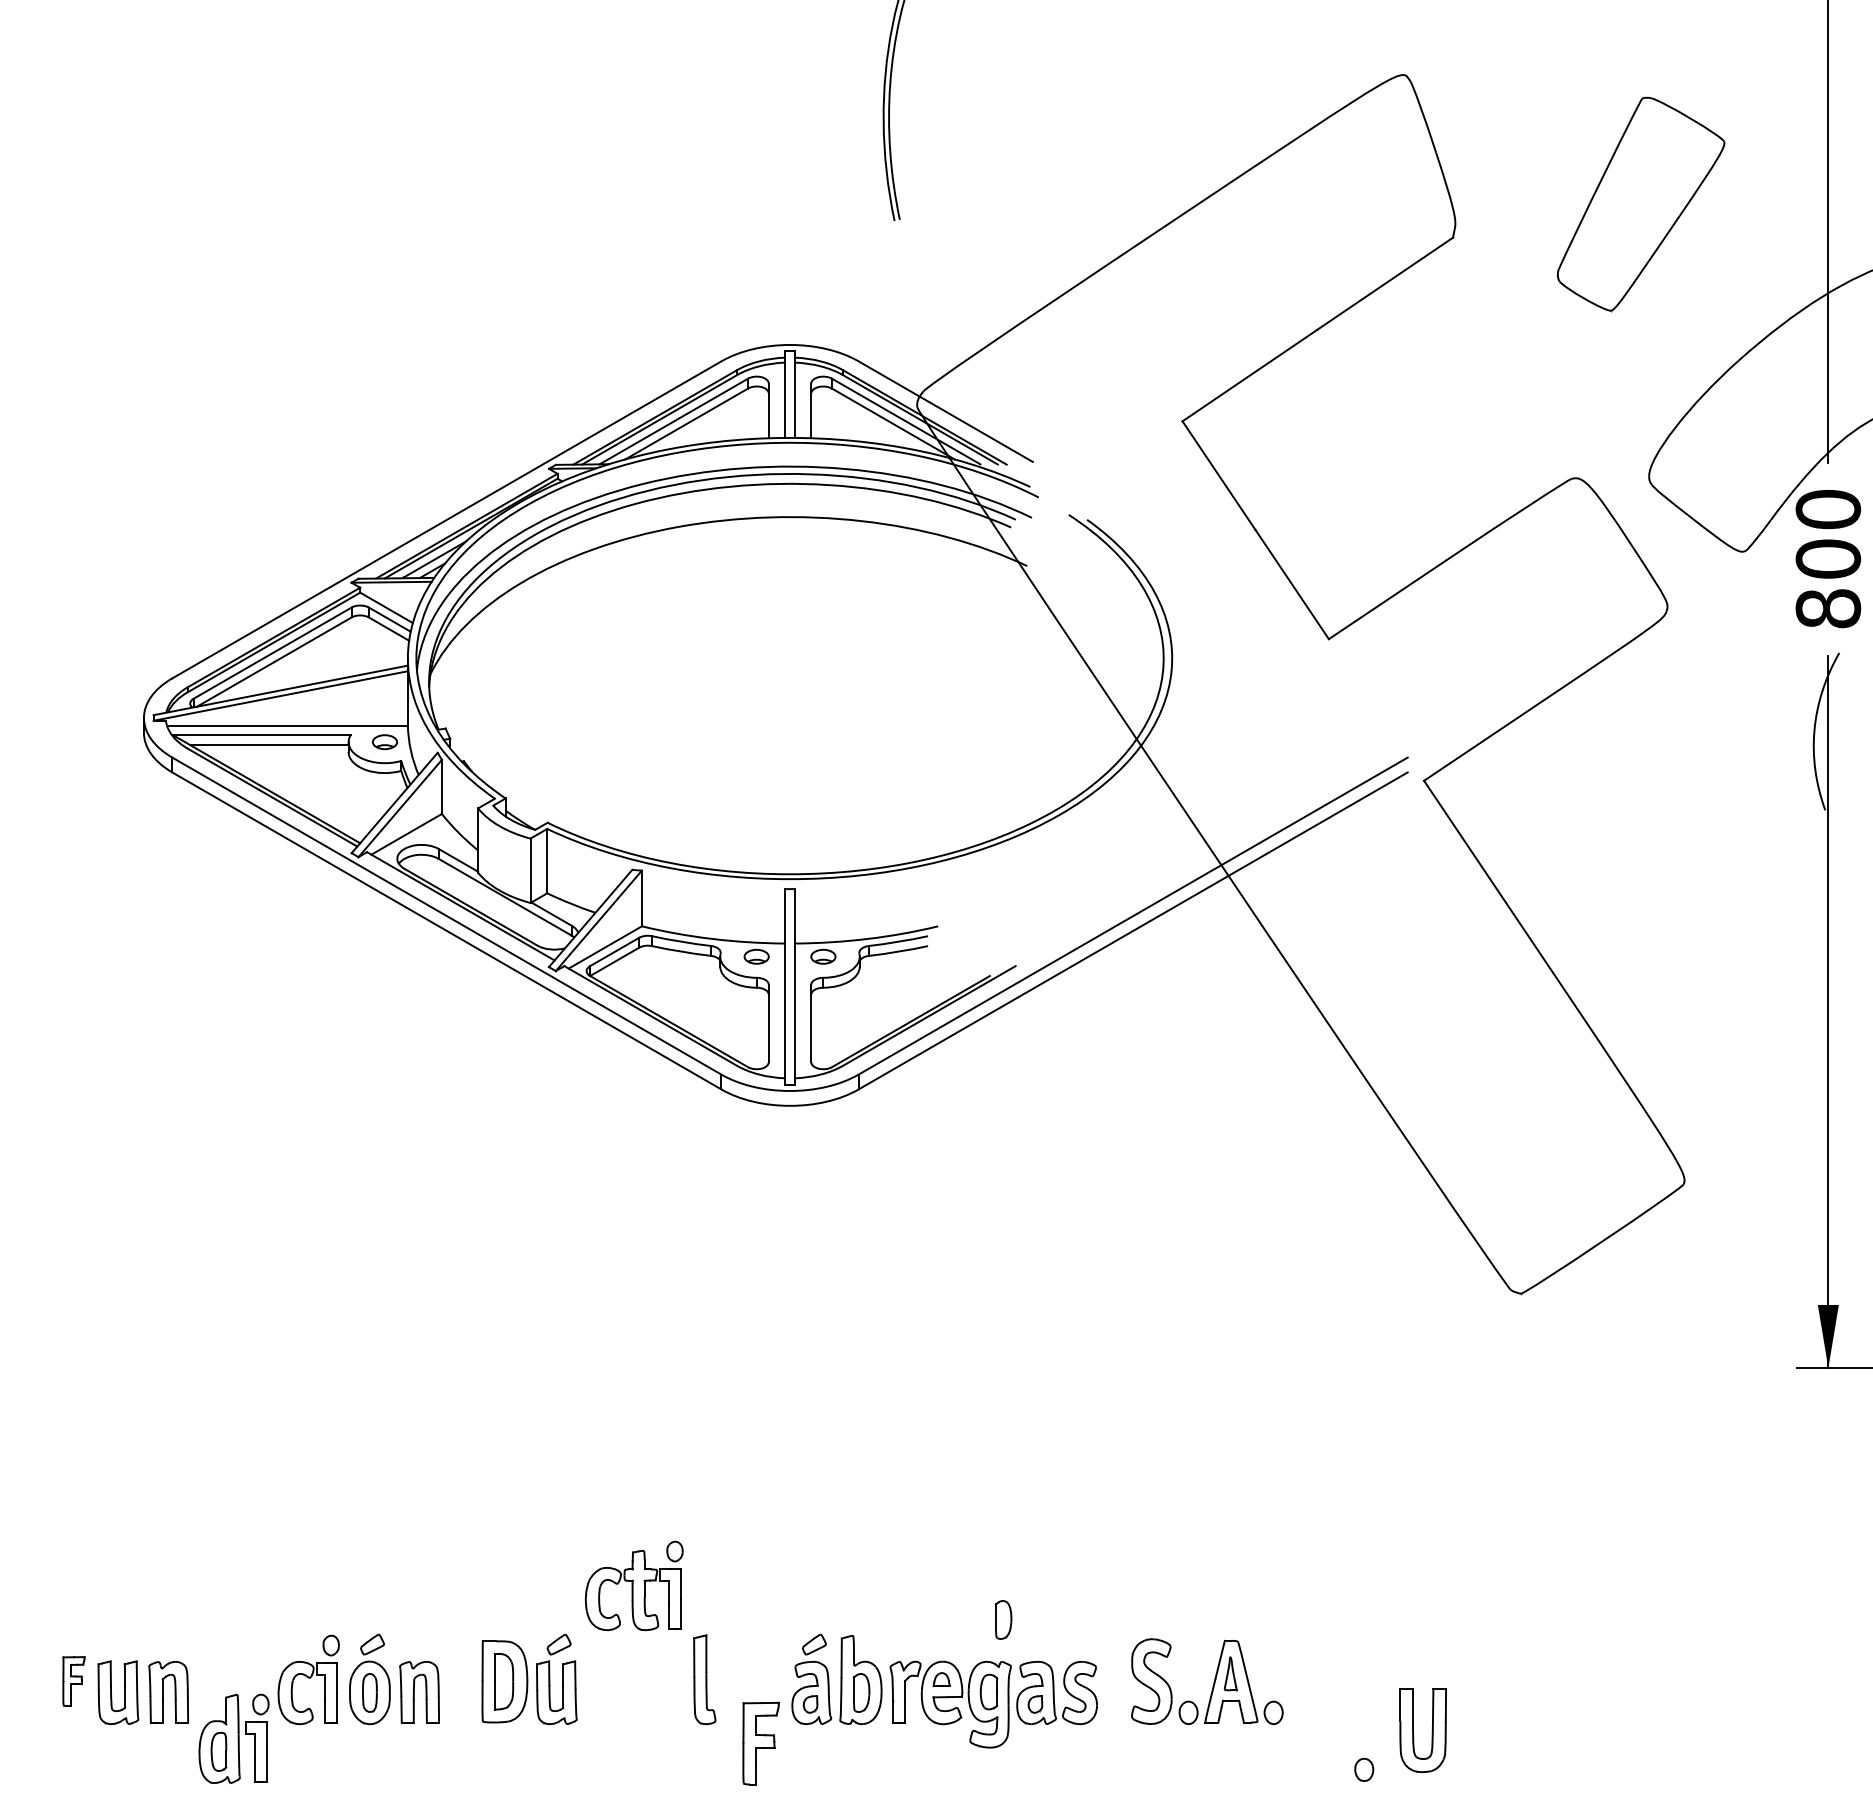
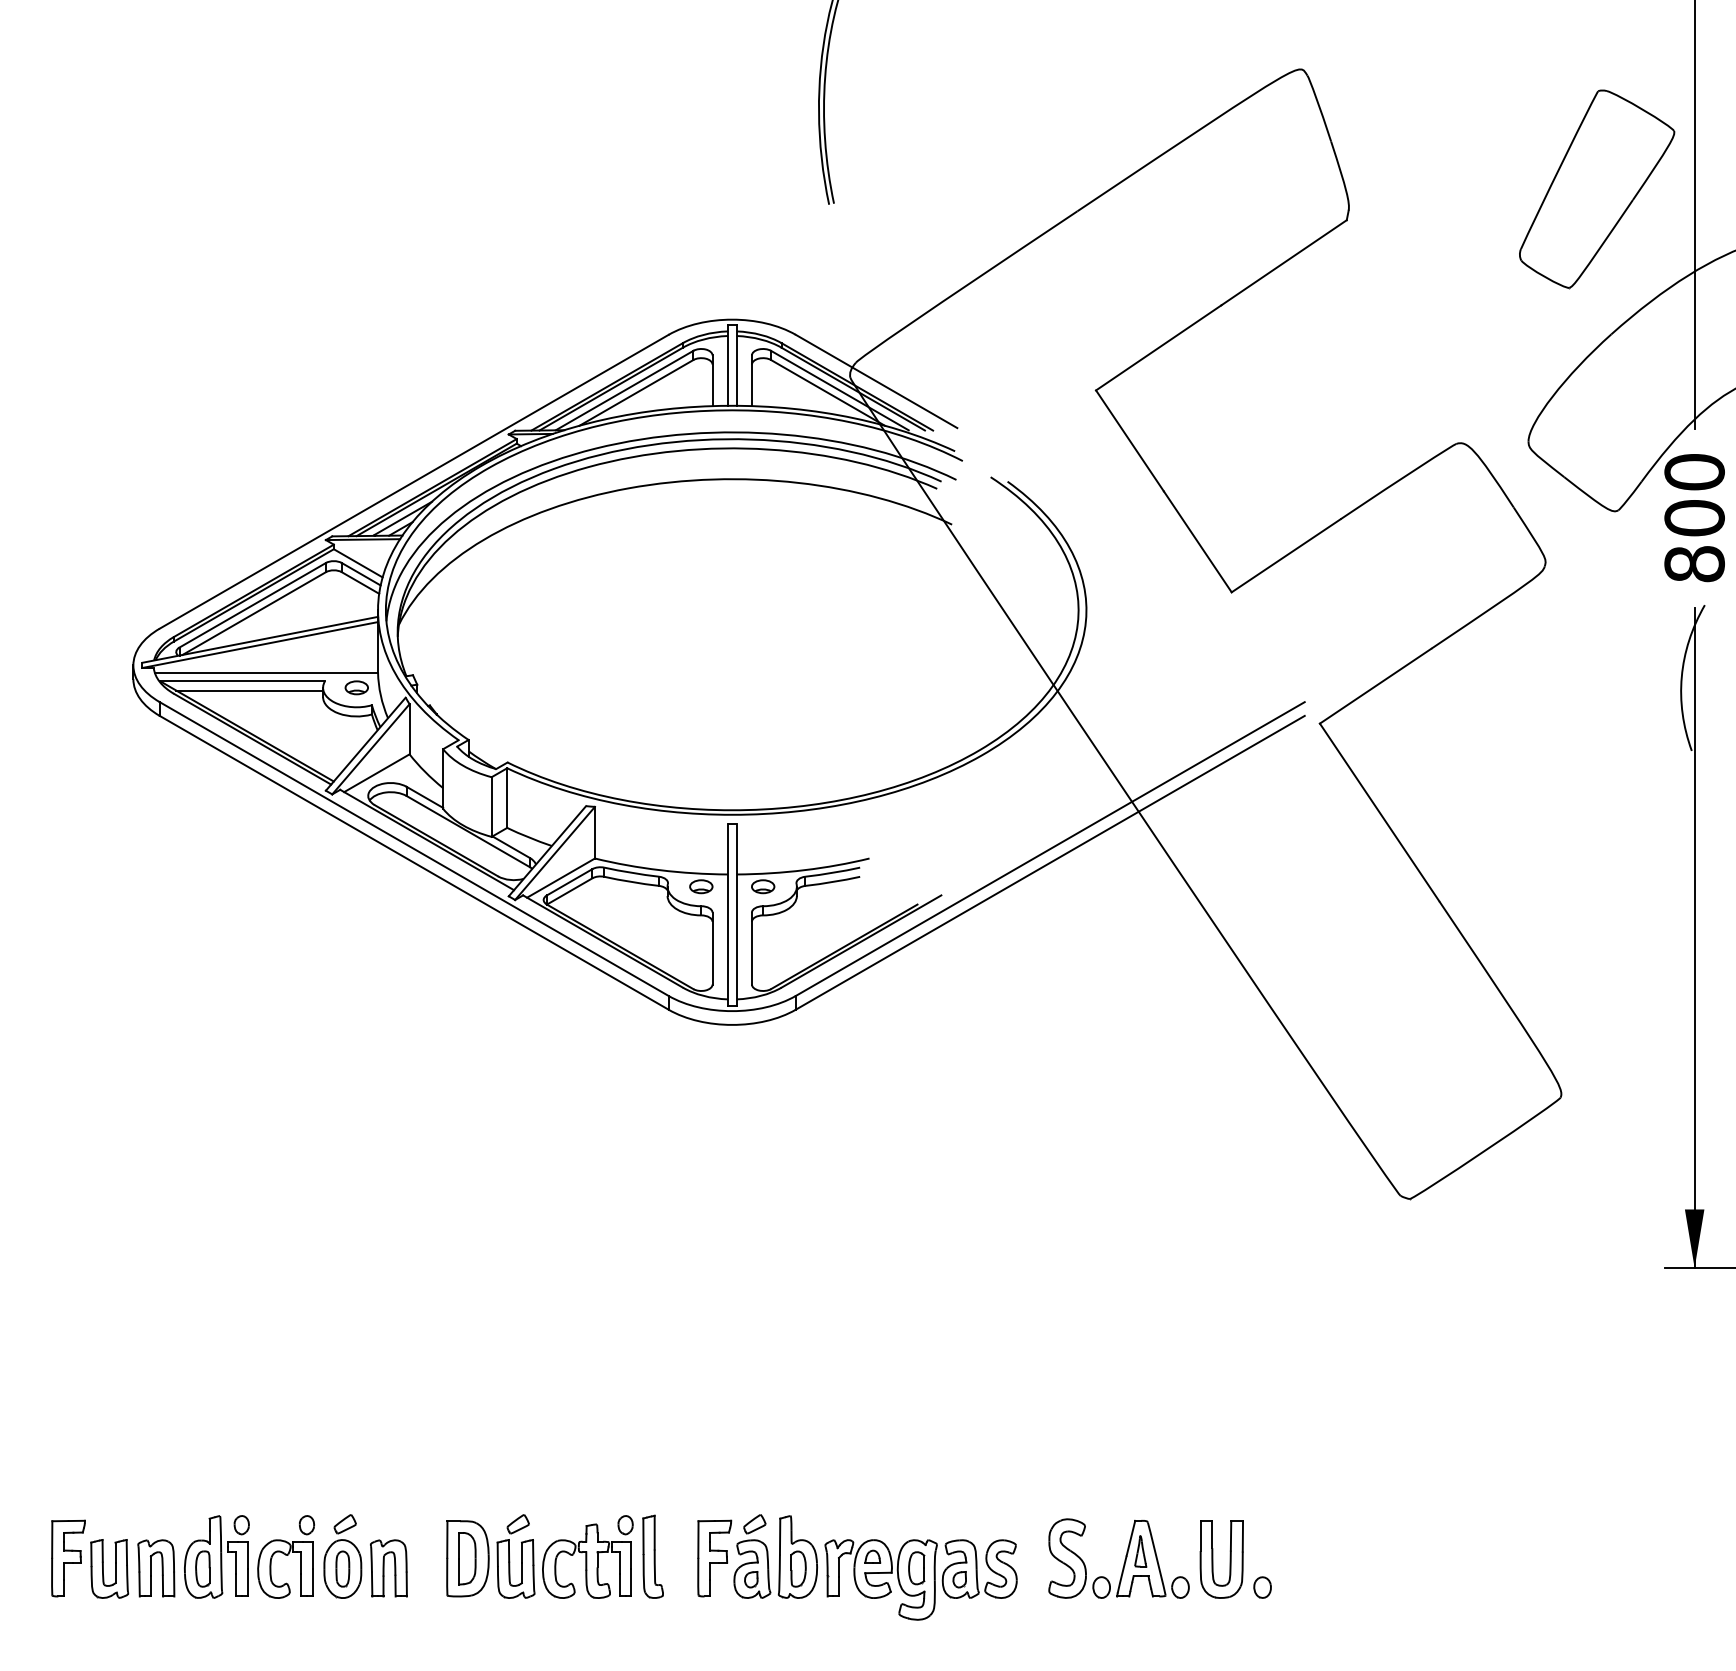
part: (1641, 204) -> (1597, 189), moved
part: (633, 1585) -> (587, 1556), moved
part: (1003, 1619) -> (930, 1501), removed
part: (73, 1681) -> (68, 1558), size x1.67
part: (1413, 1730) -> (1212, 1559), moved
part: (233, 1738) -> (216, 1556), moved
part: (760, 1743) -> (714, 1558), moved
part: (1364, 1769) -> (1262, 1587), moved

